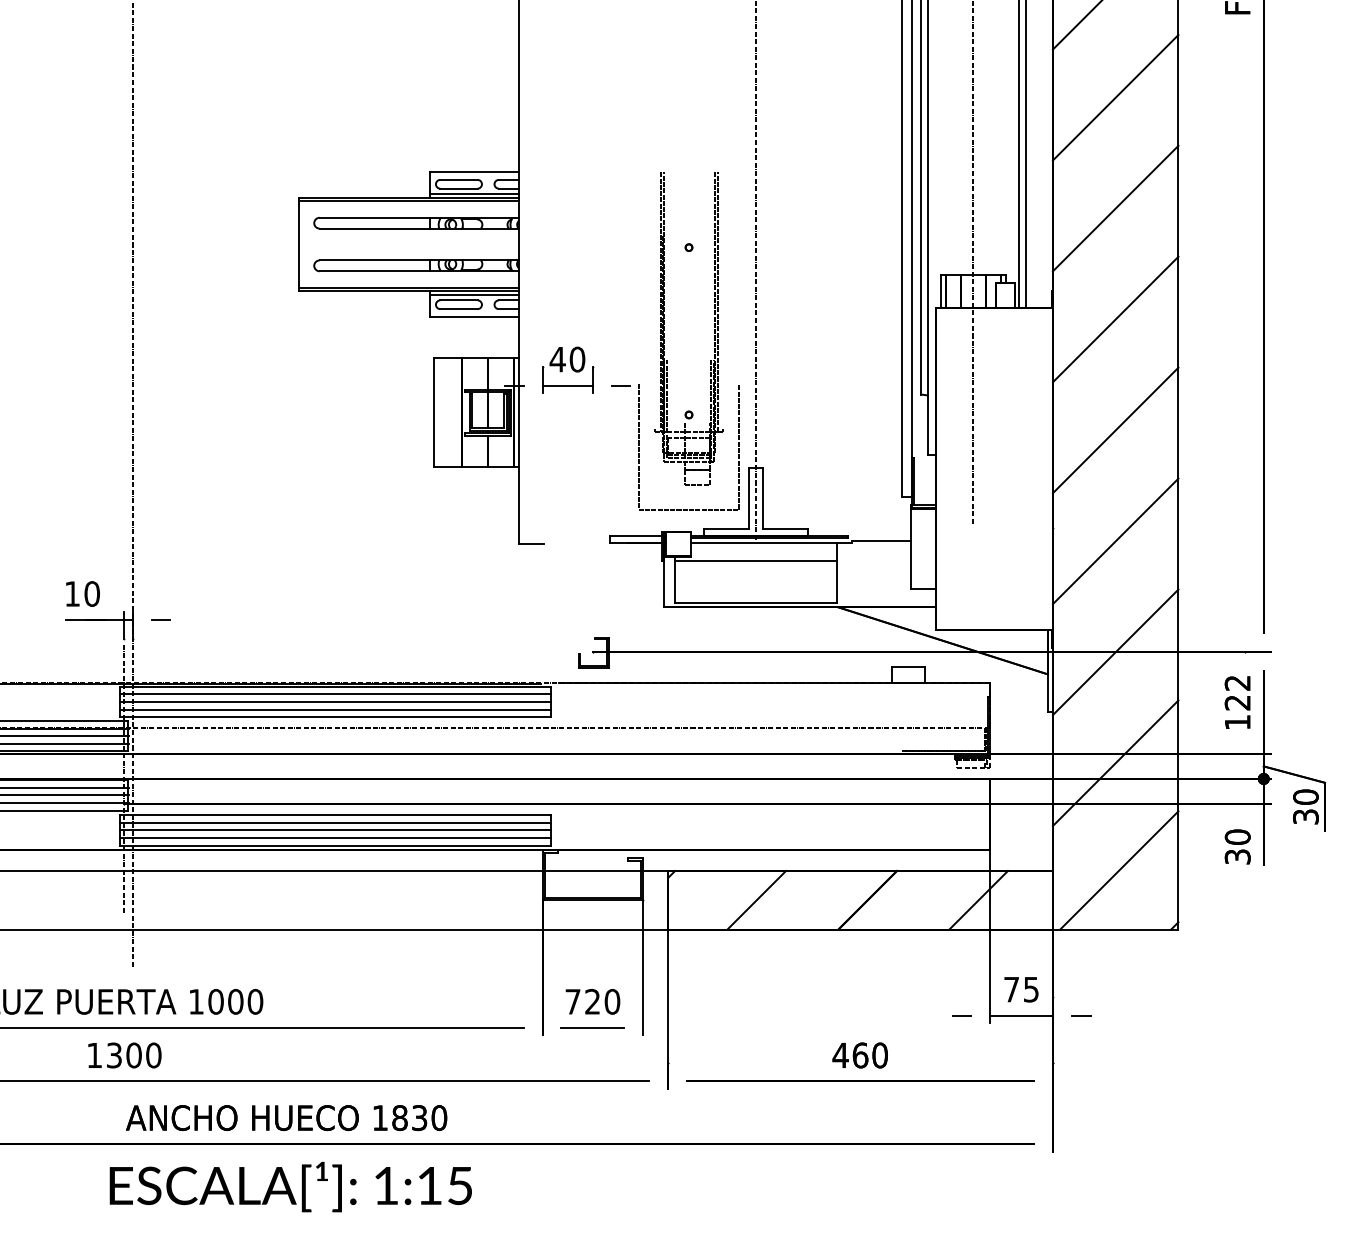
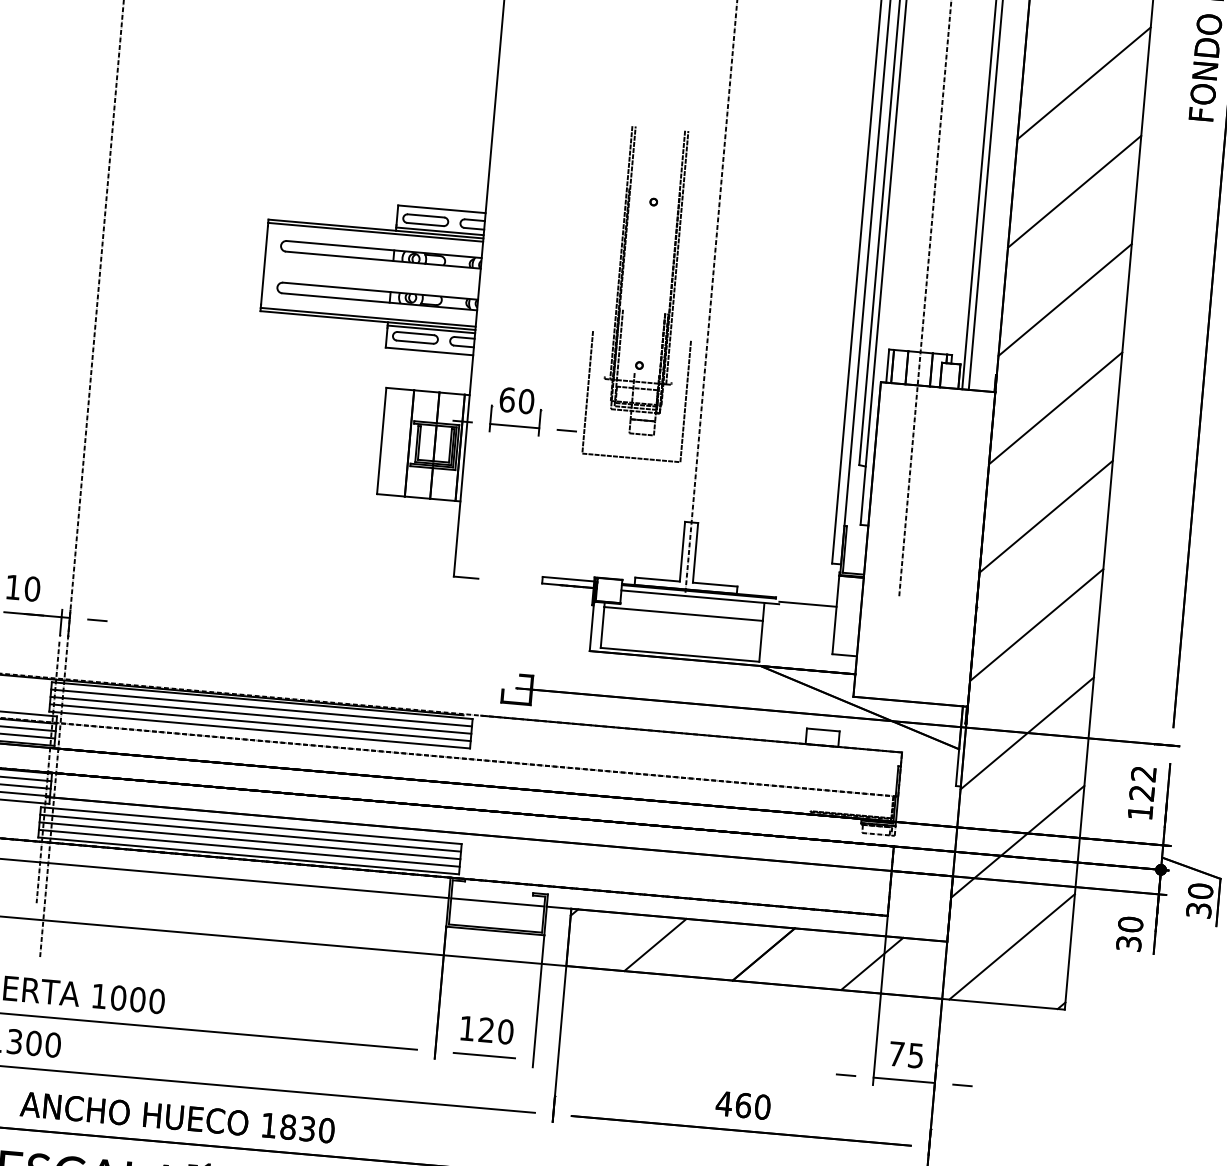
part: (664, 341) -> (621, 291), moved
text: (557, 359) -> (507, 399), 40 -> 60
text: (572, 1001) -> (466, 1028), 720 -> 120

